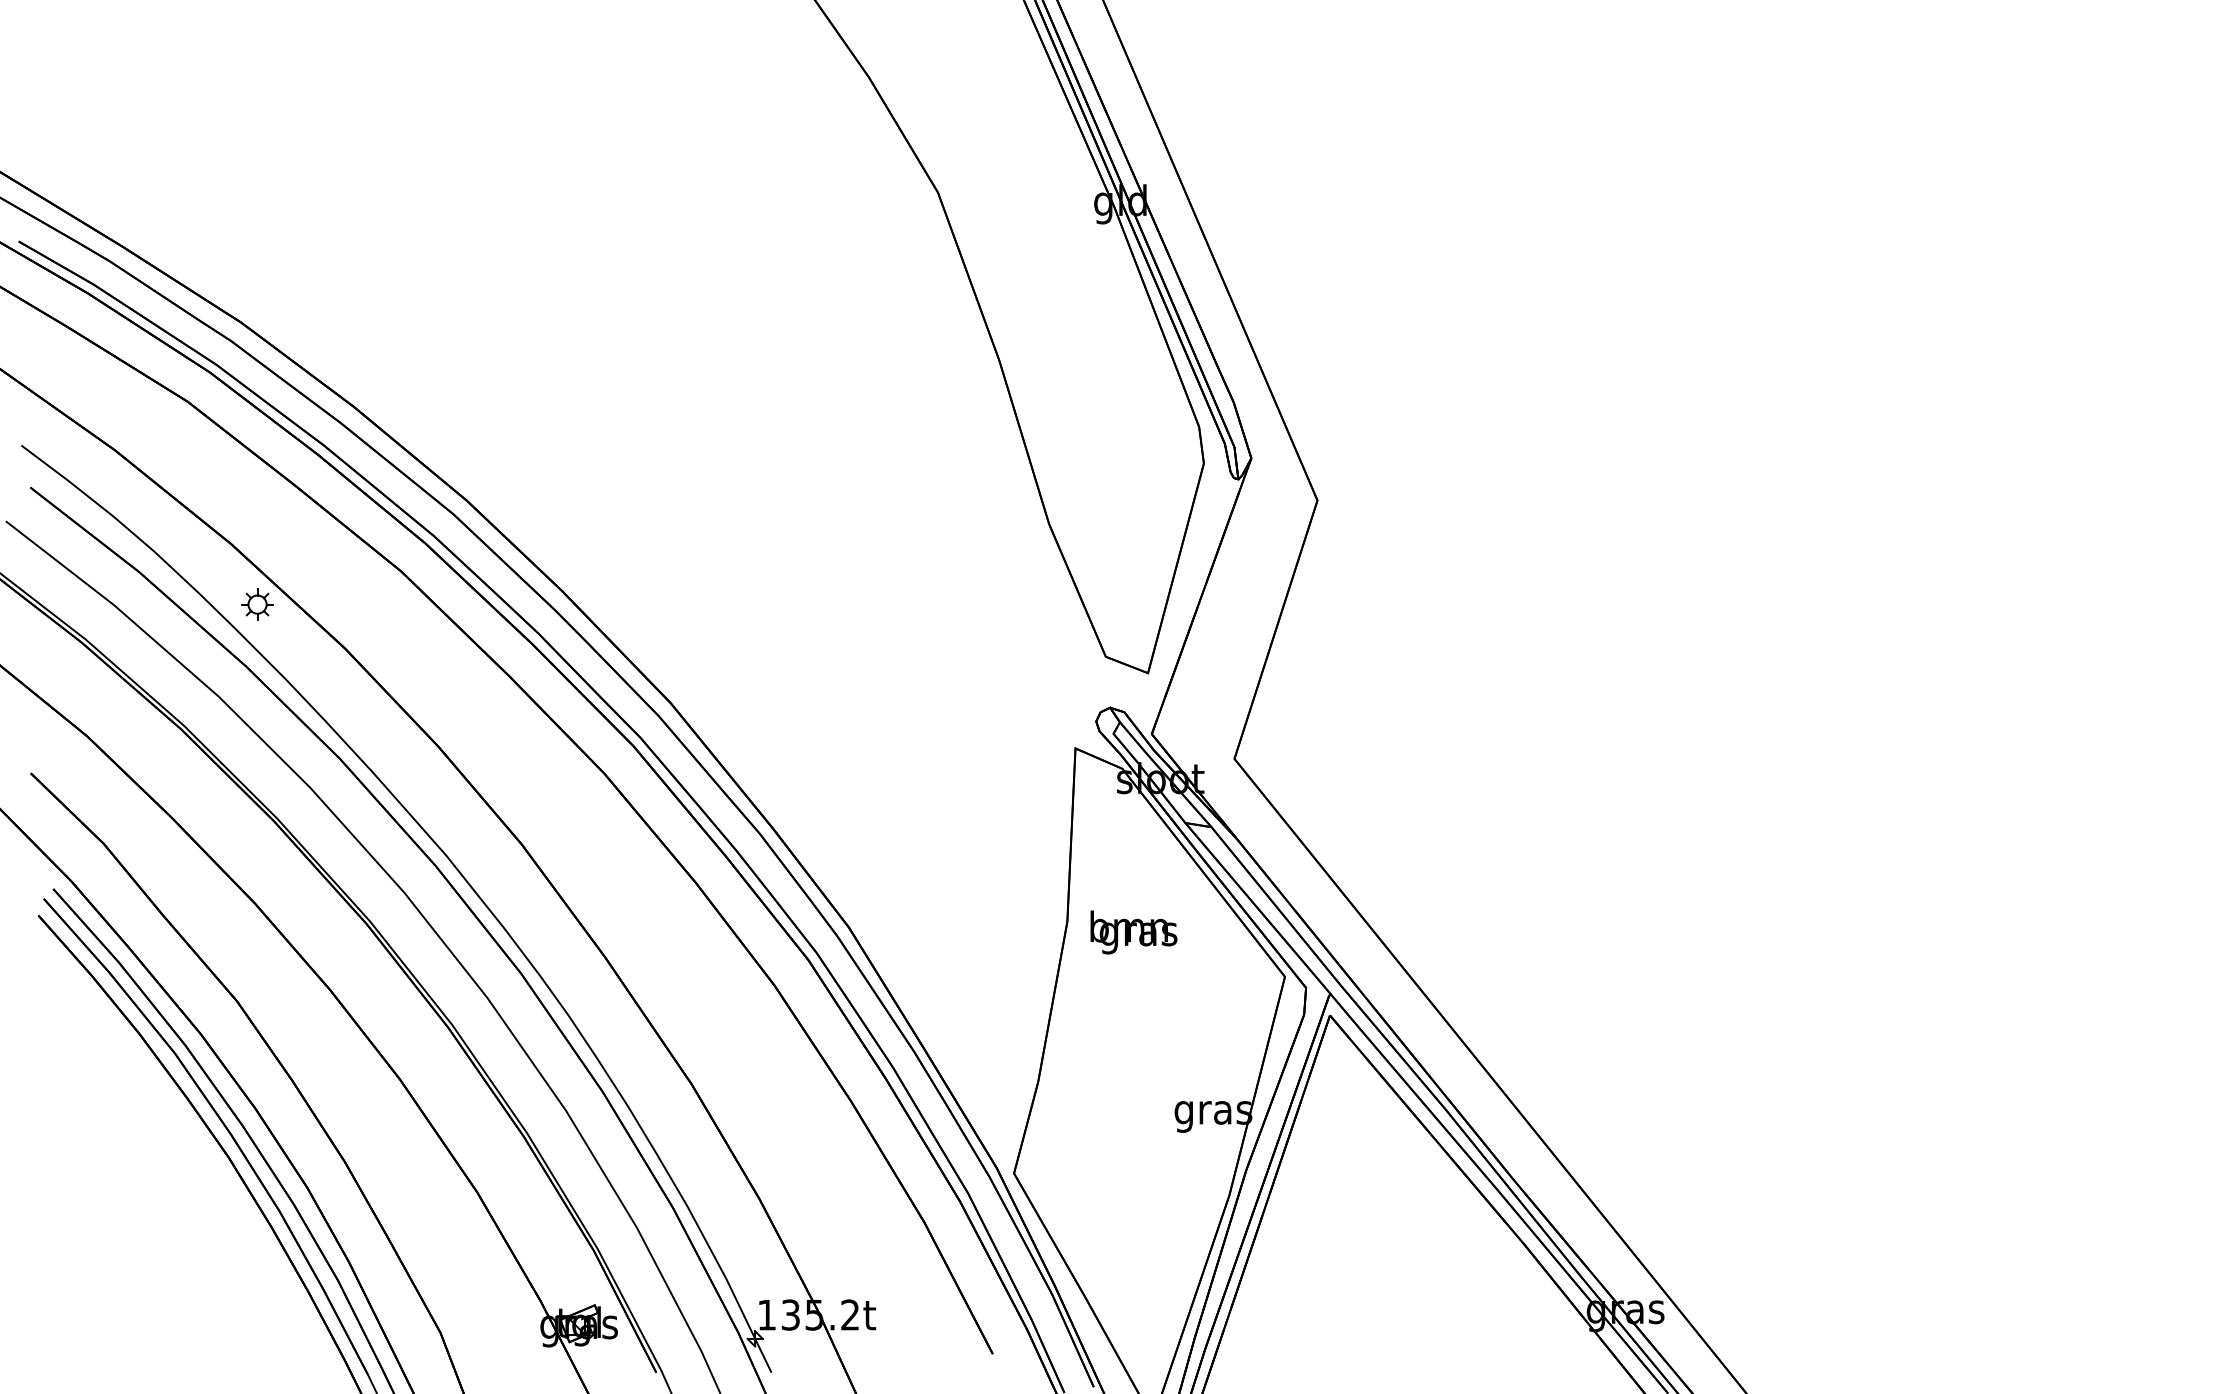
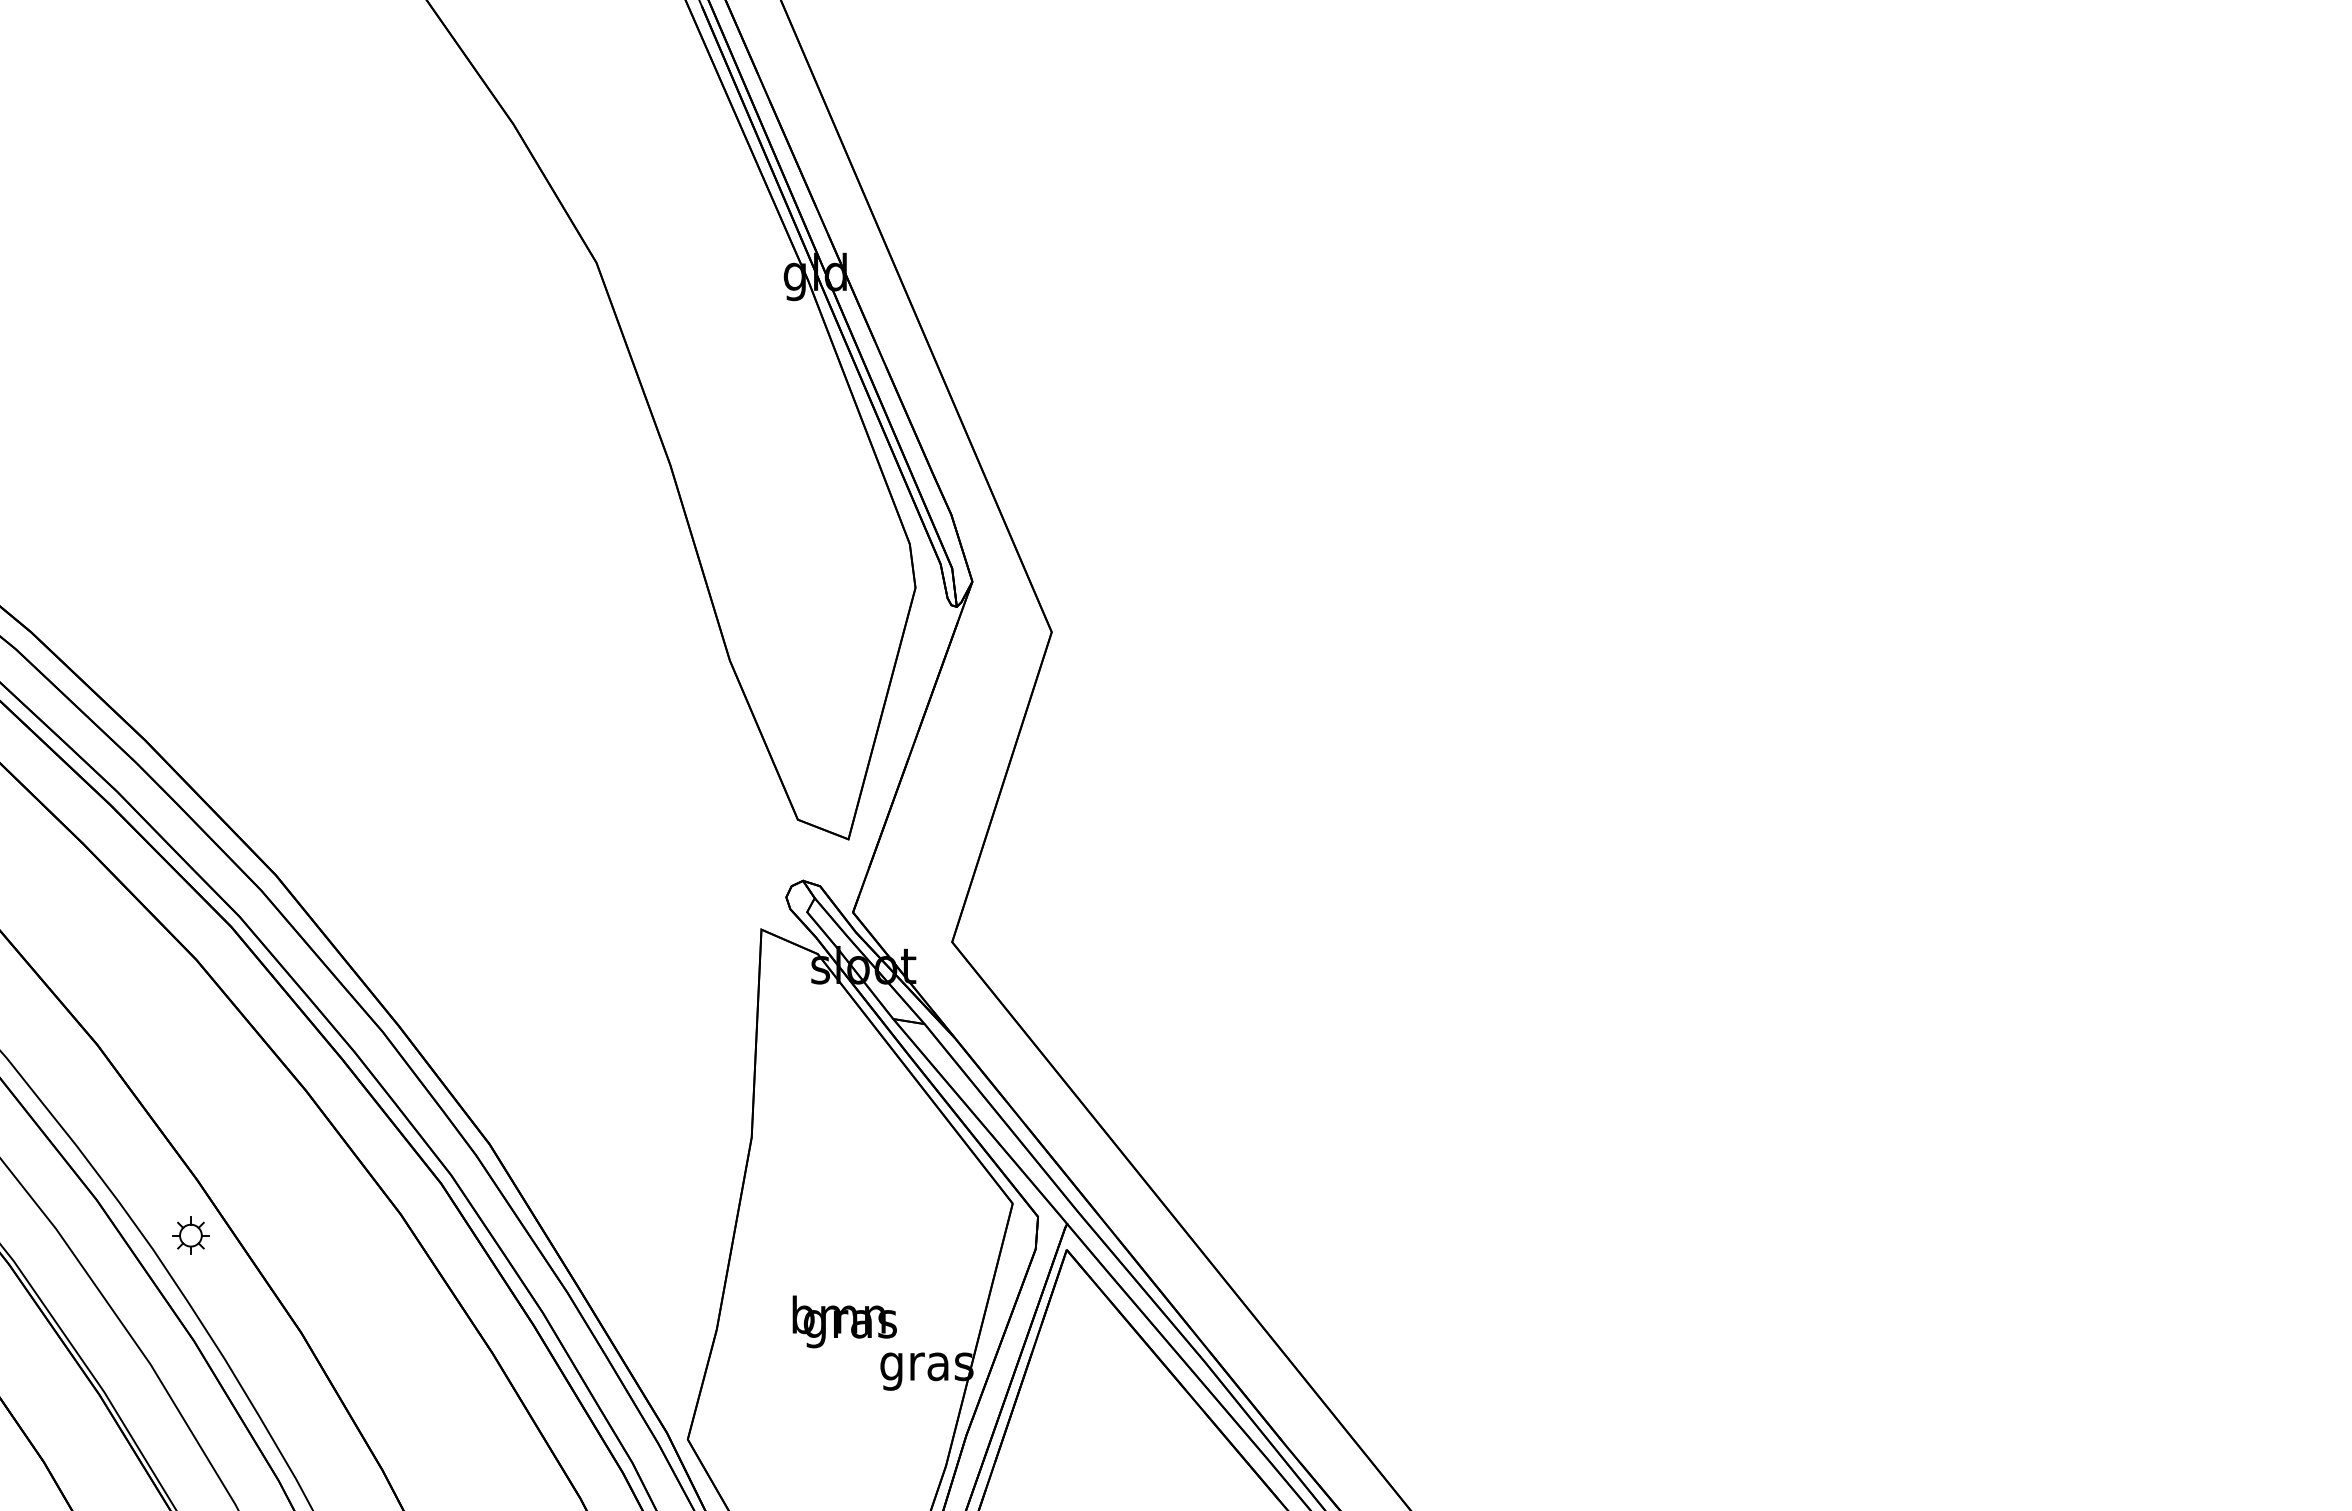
text: (1133, 932) -> (844, 1321), moved
part: (599, 1003) -> (190, 1235), added

